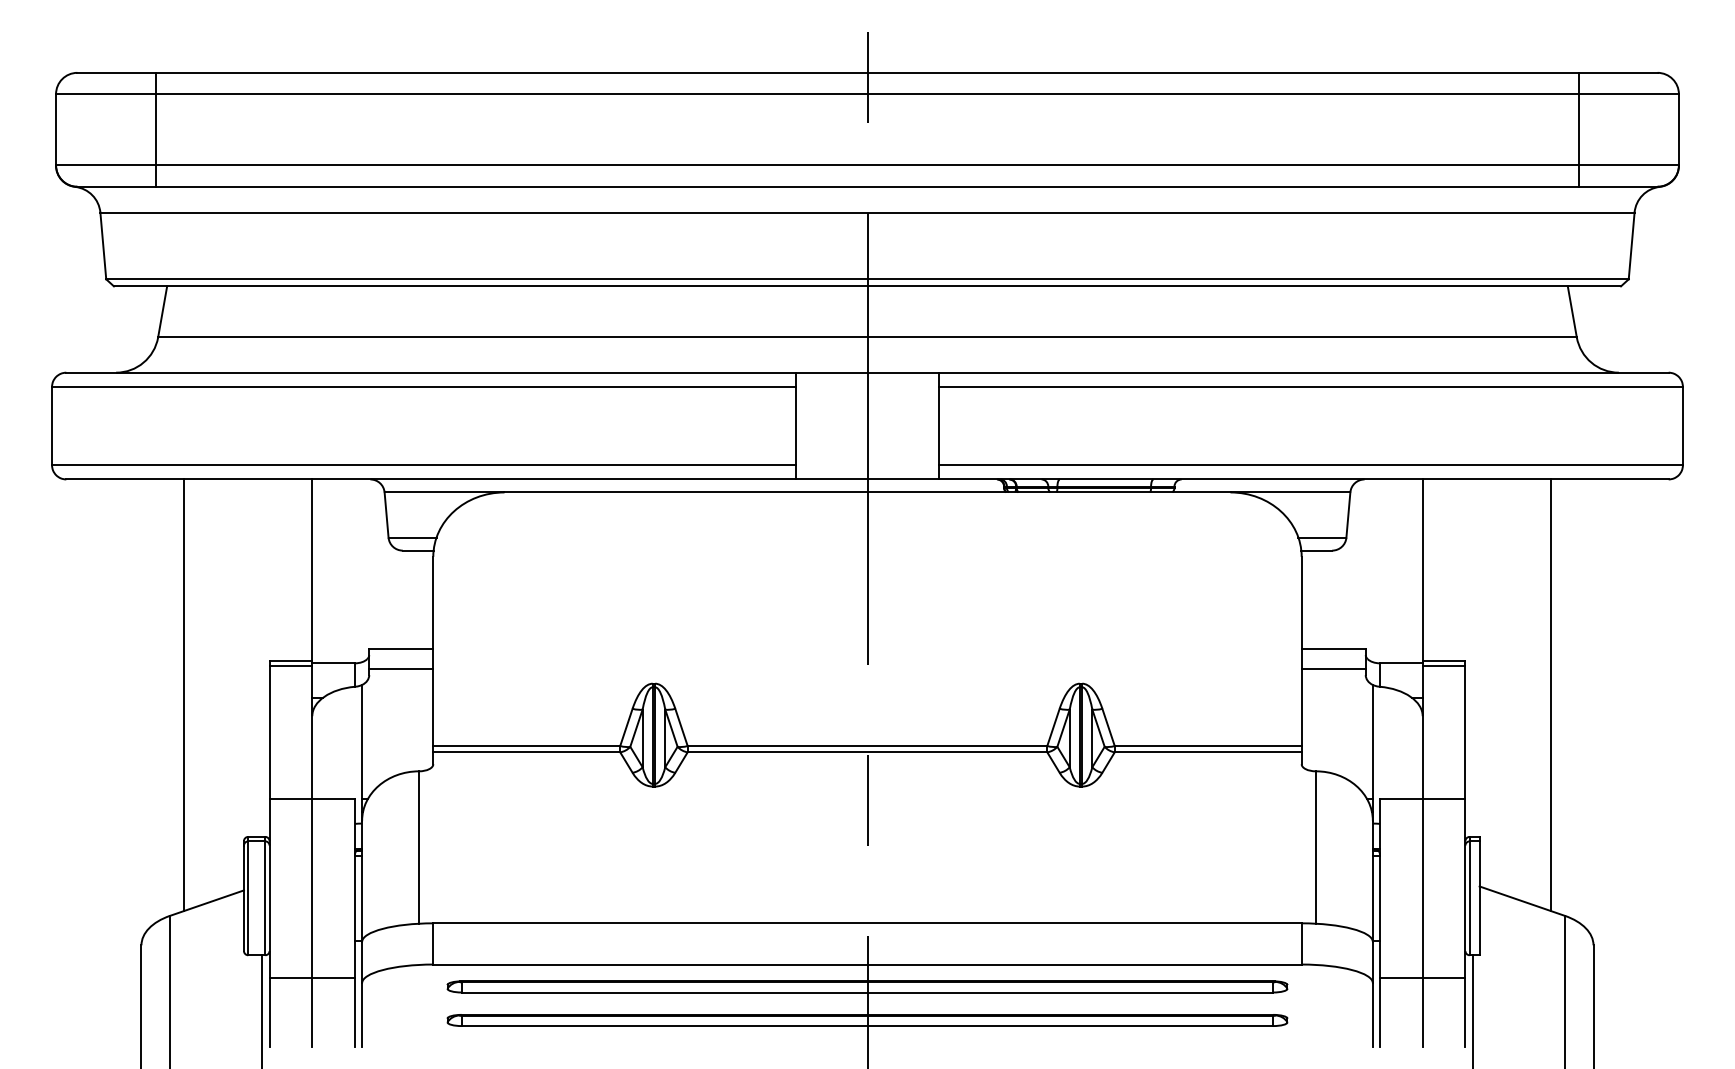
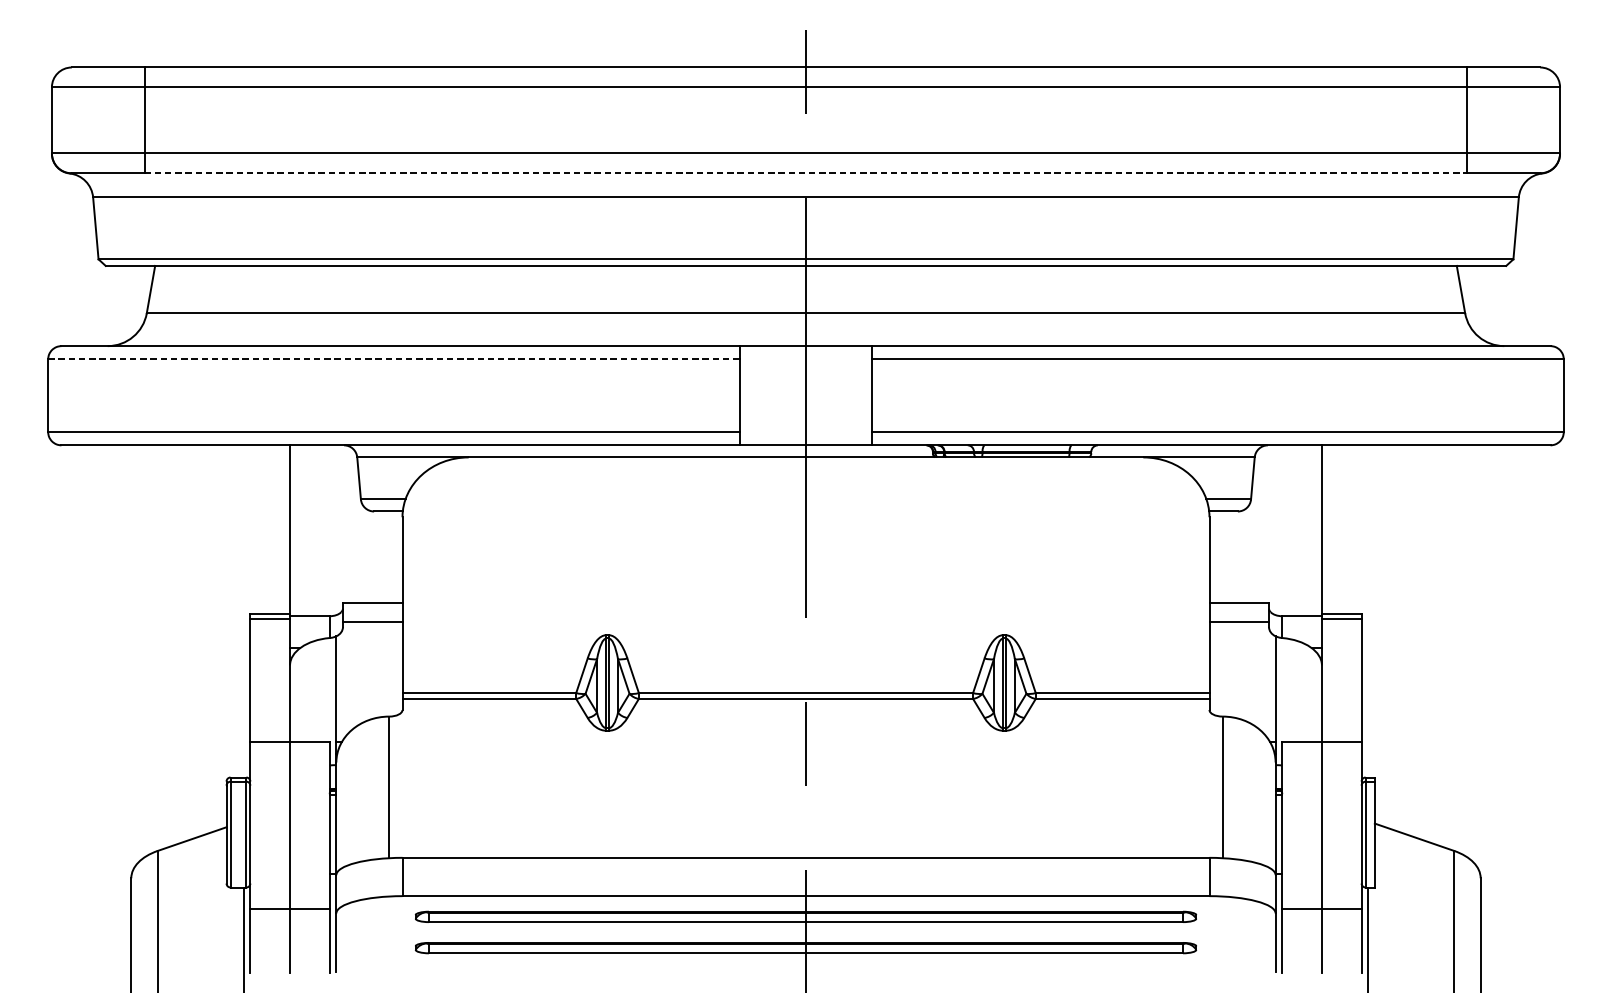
line: (867, 186) -> (806, 173), solid -> dashed
line: (424, 386) -> (394, 358), solid -> dashed
line: (184, 695) -> (171, 646), removed
line: (1550, 695) -> (1440, 646), removed

